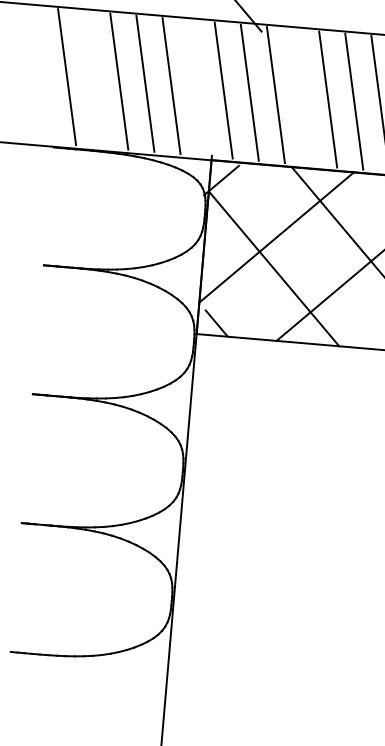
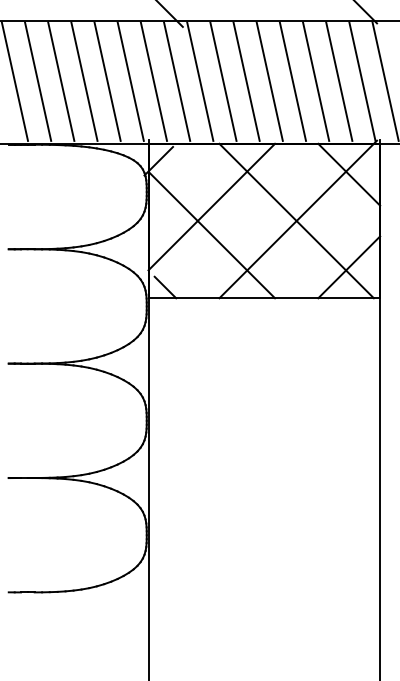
line: (93, 79) -> (38, 81), added
line: (197, 88) -> (130, 81), added
line: (302, 97) -> (223, 81), added

